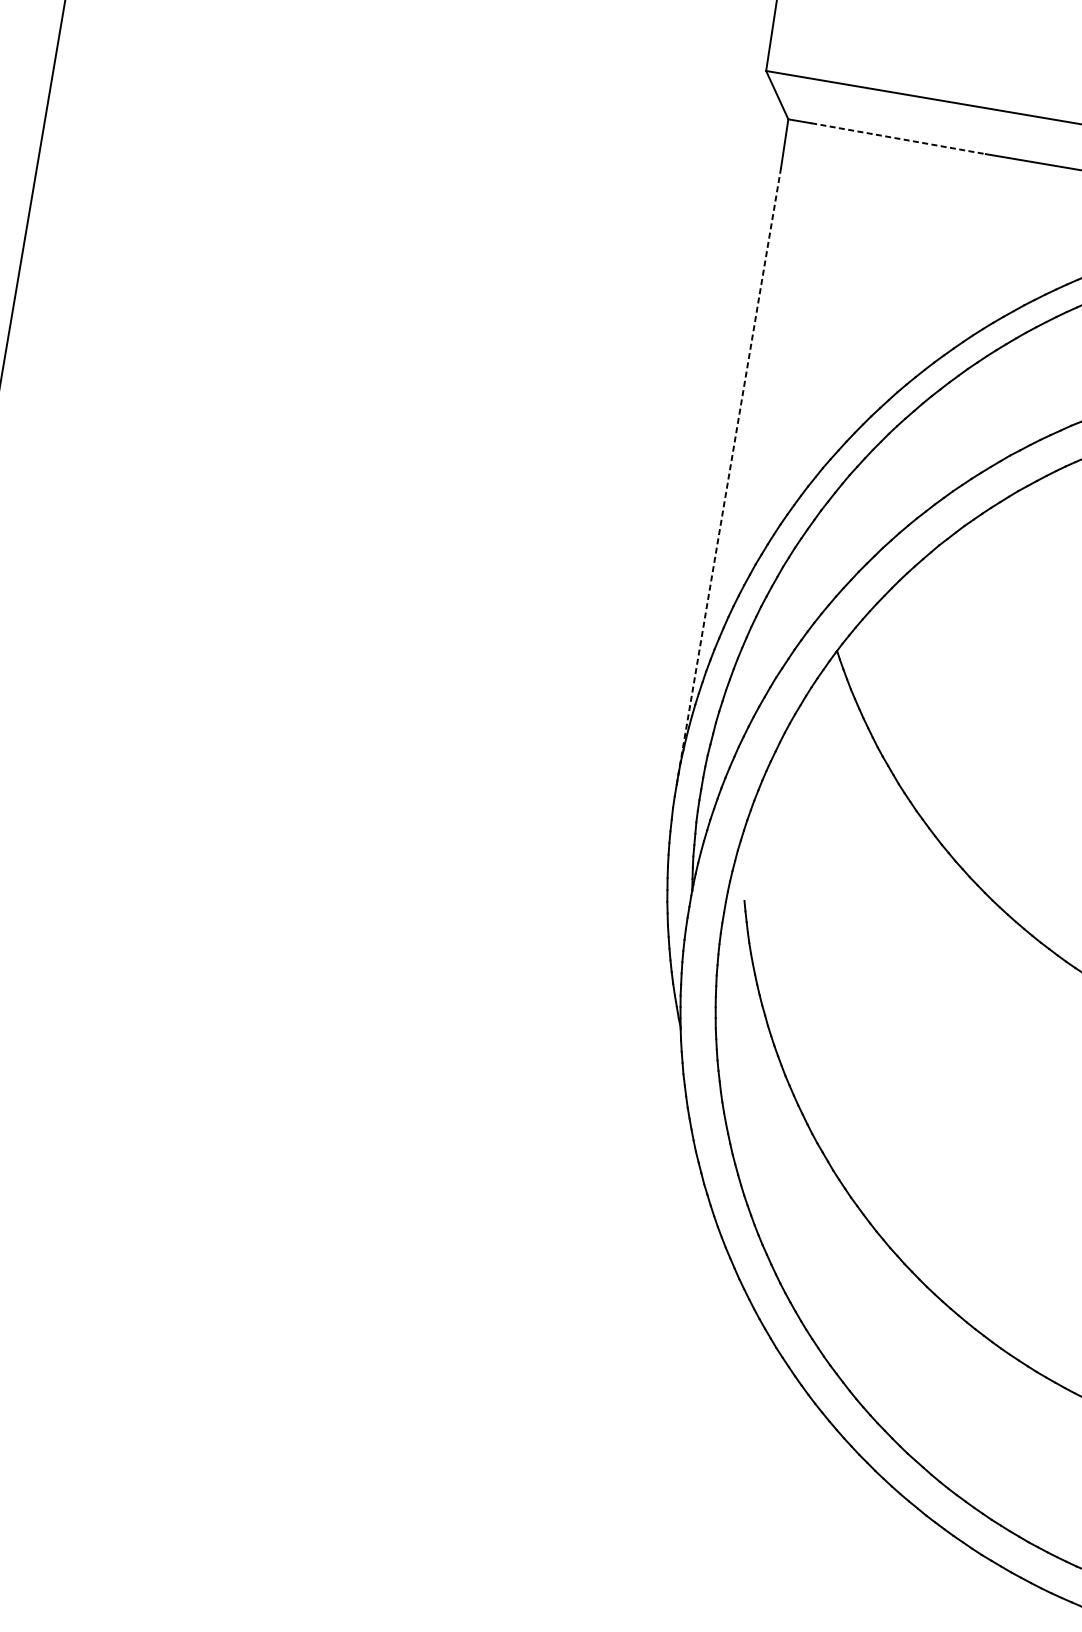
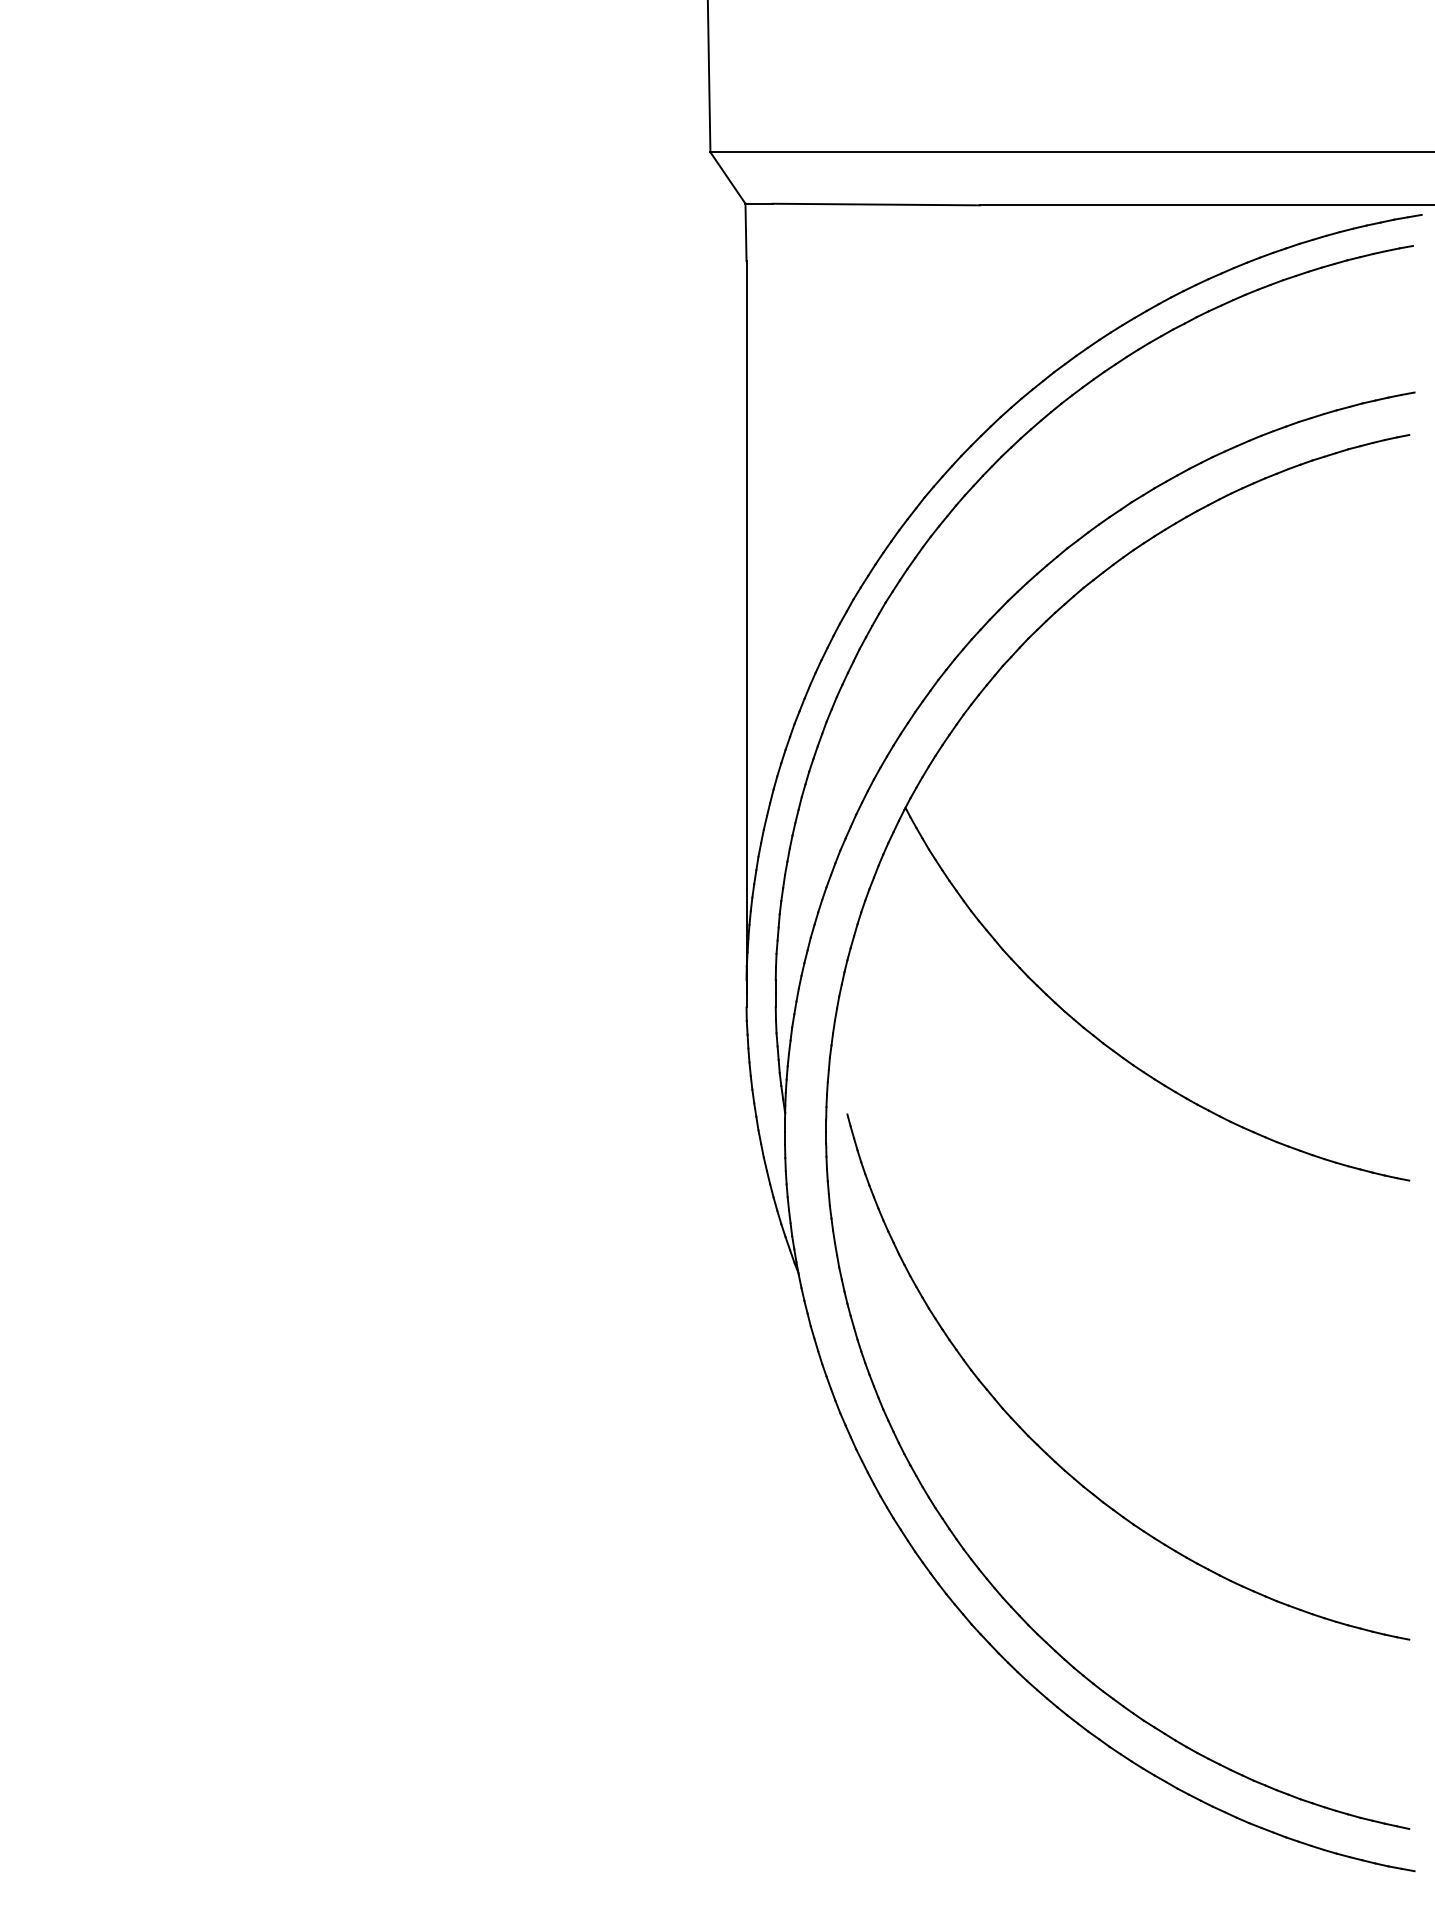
line: (898, 138) -> (876, 204), dashed -> solid
line: (728, 476) -> (746, 627), dashed -> solid

